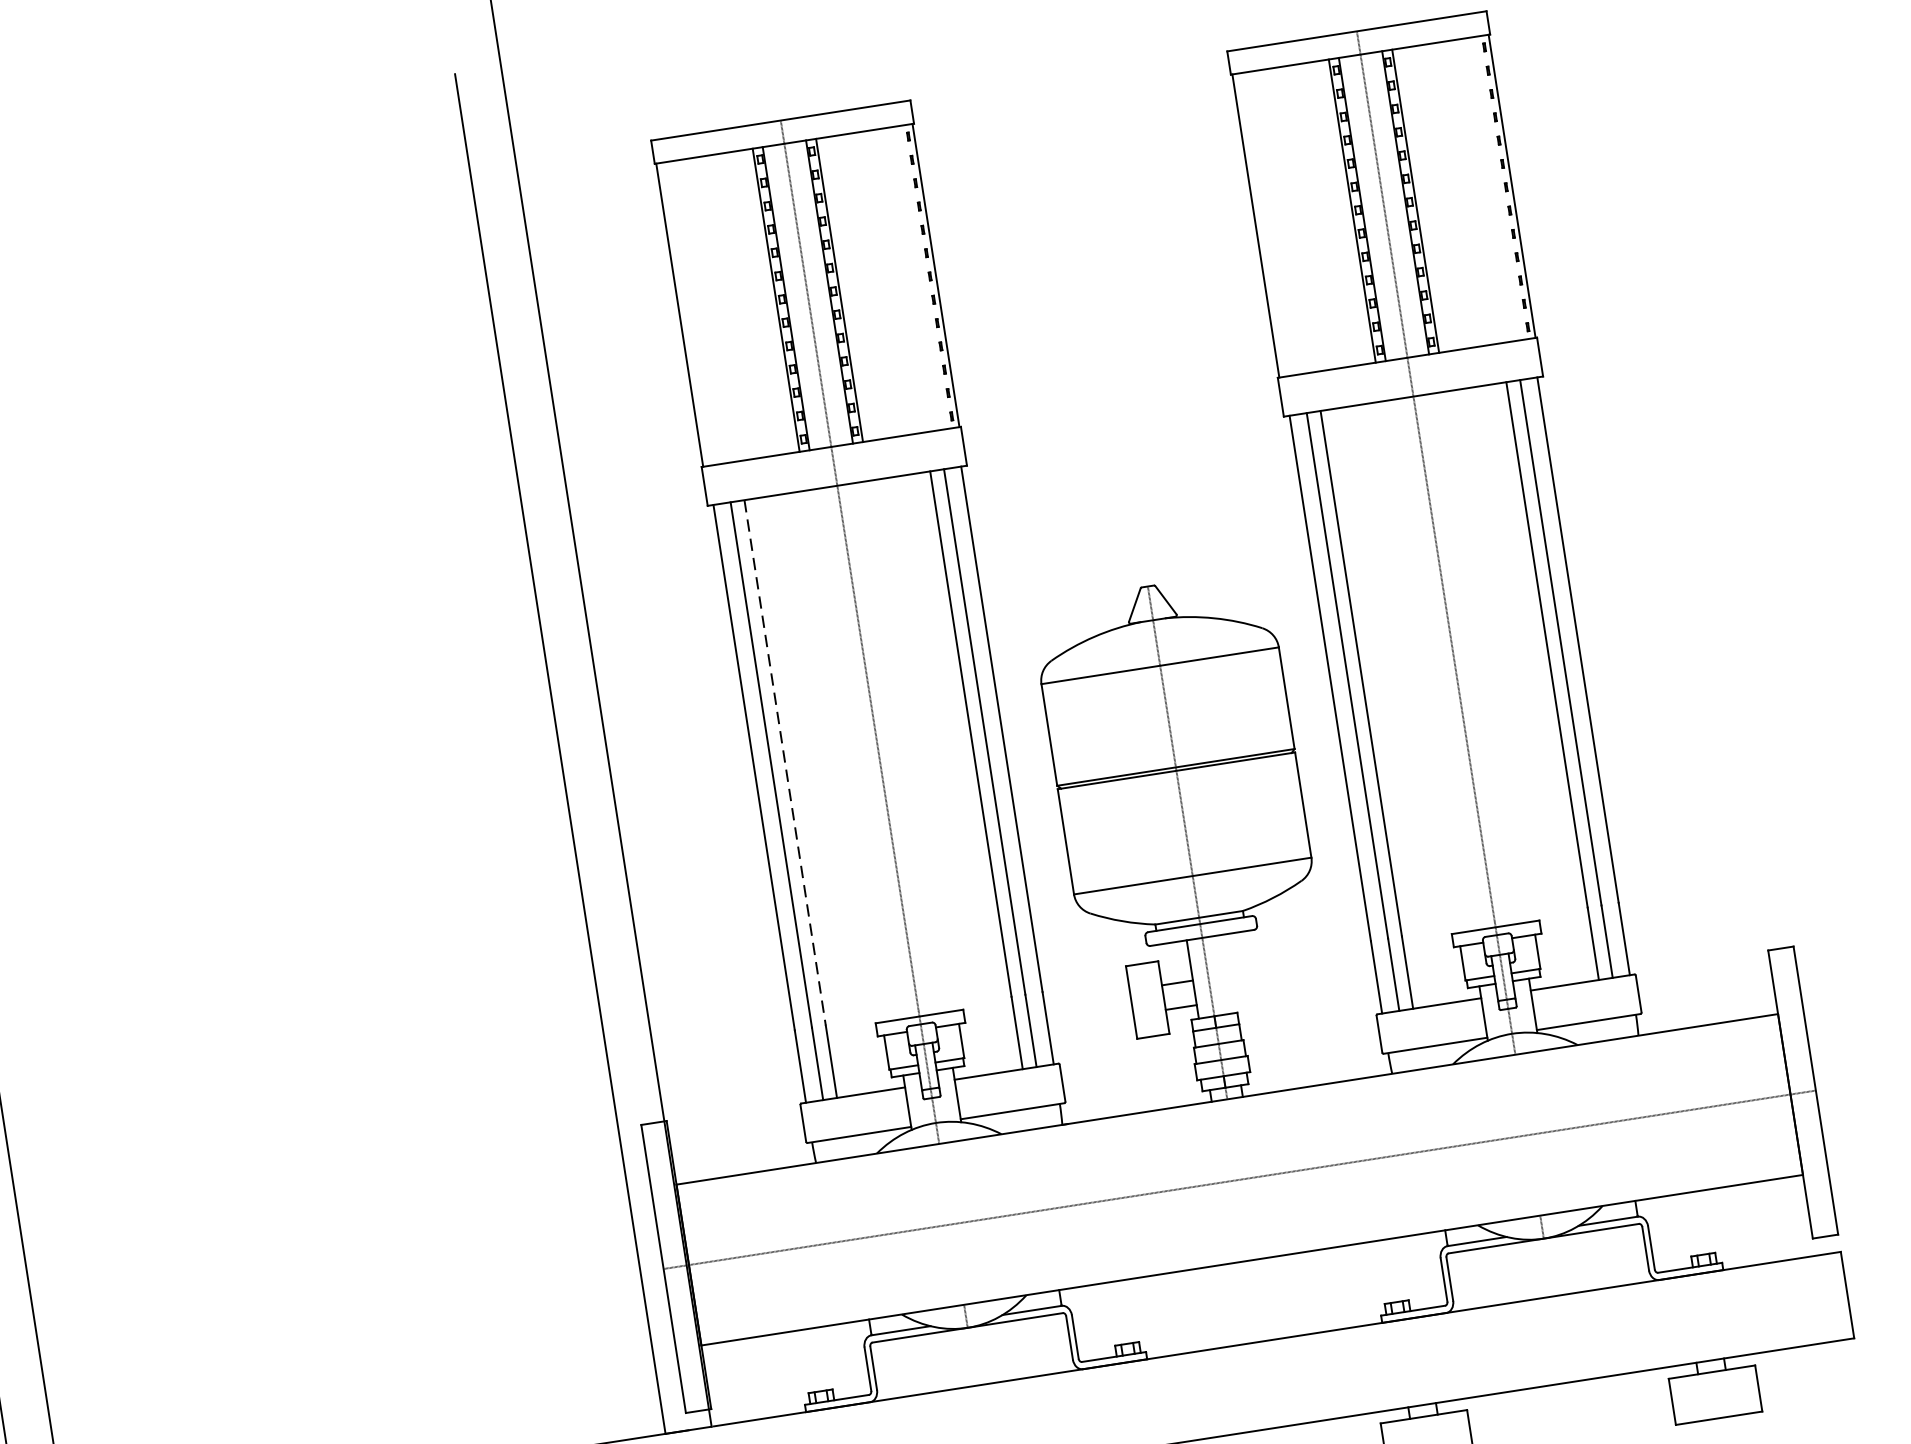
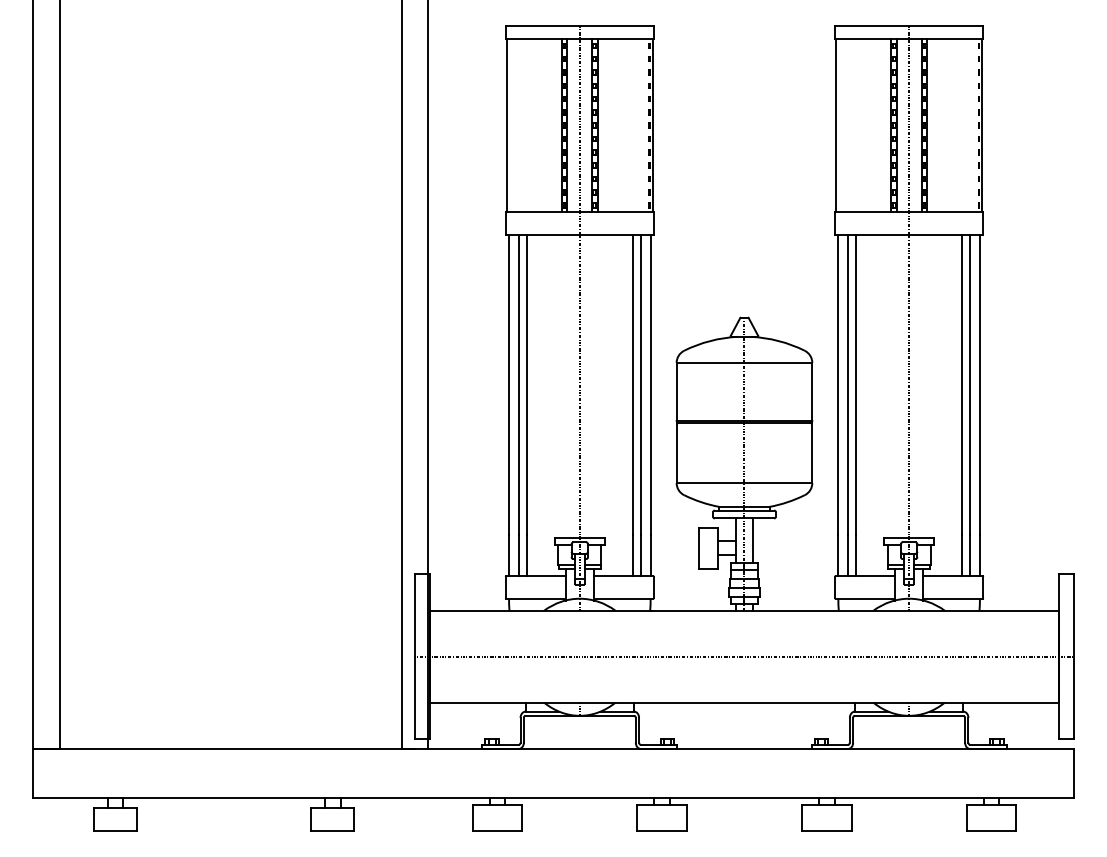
line: (784, 764) -> (526, 385), dashed -> solid
line: (1224, 974) -> (753, 540), added

